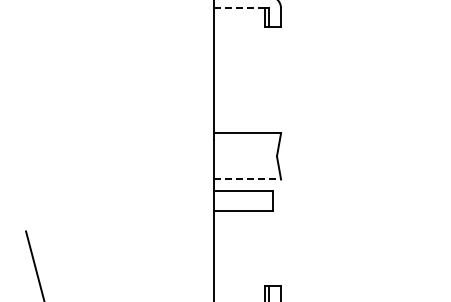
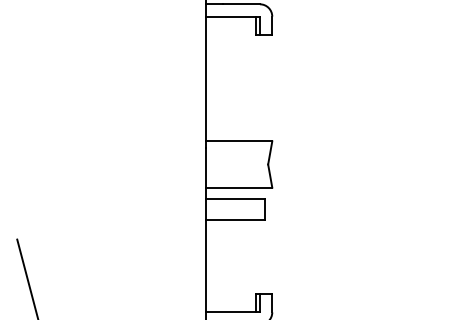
line: (240, 8) -> (231, 16), dashed -> solid
line: (248, 179) -> (239, 187), dashed -> solid

